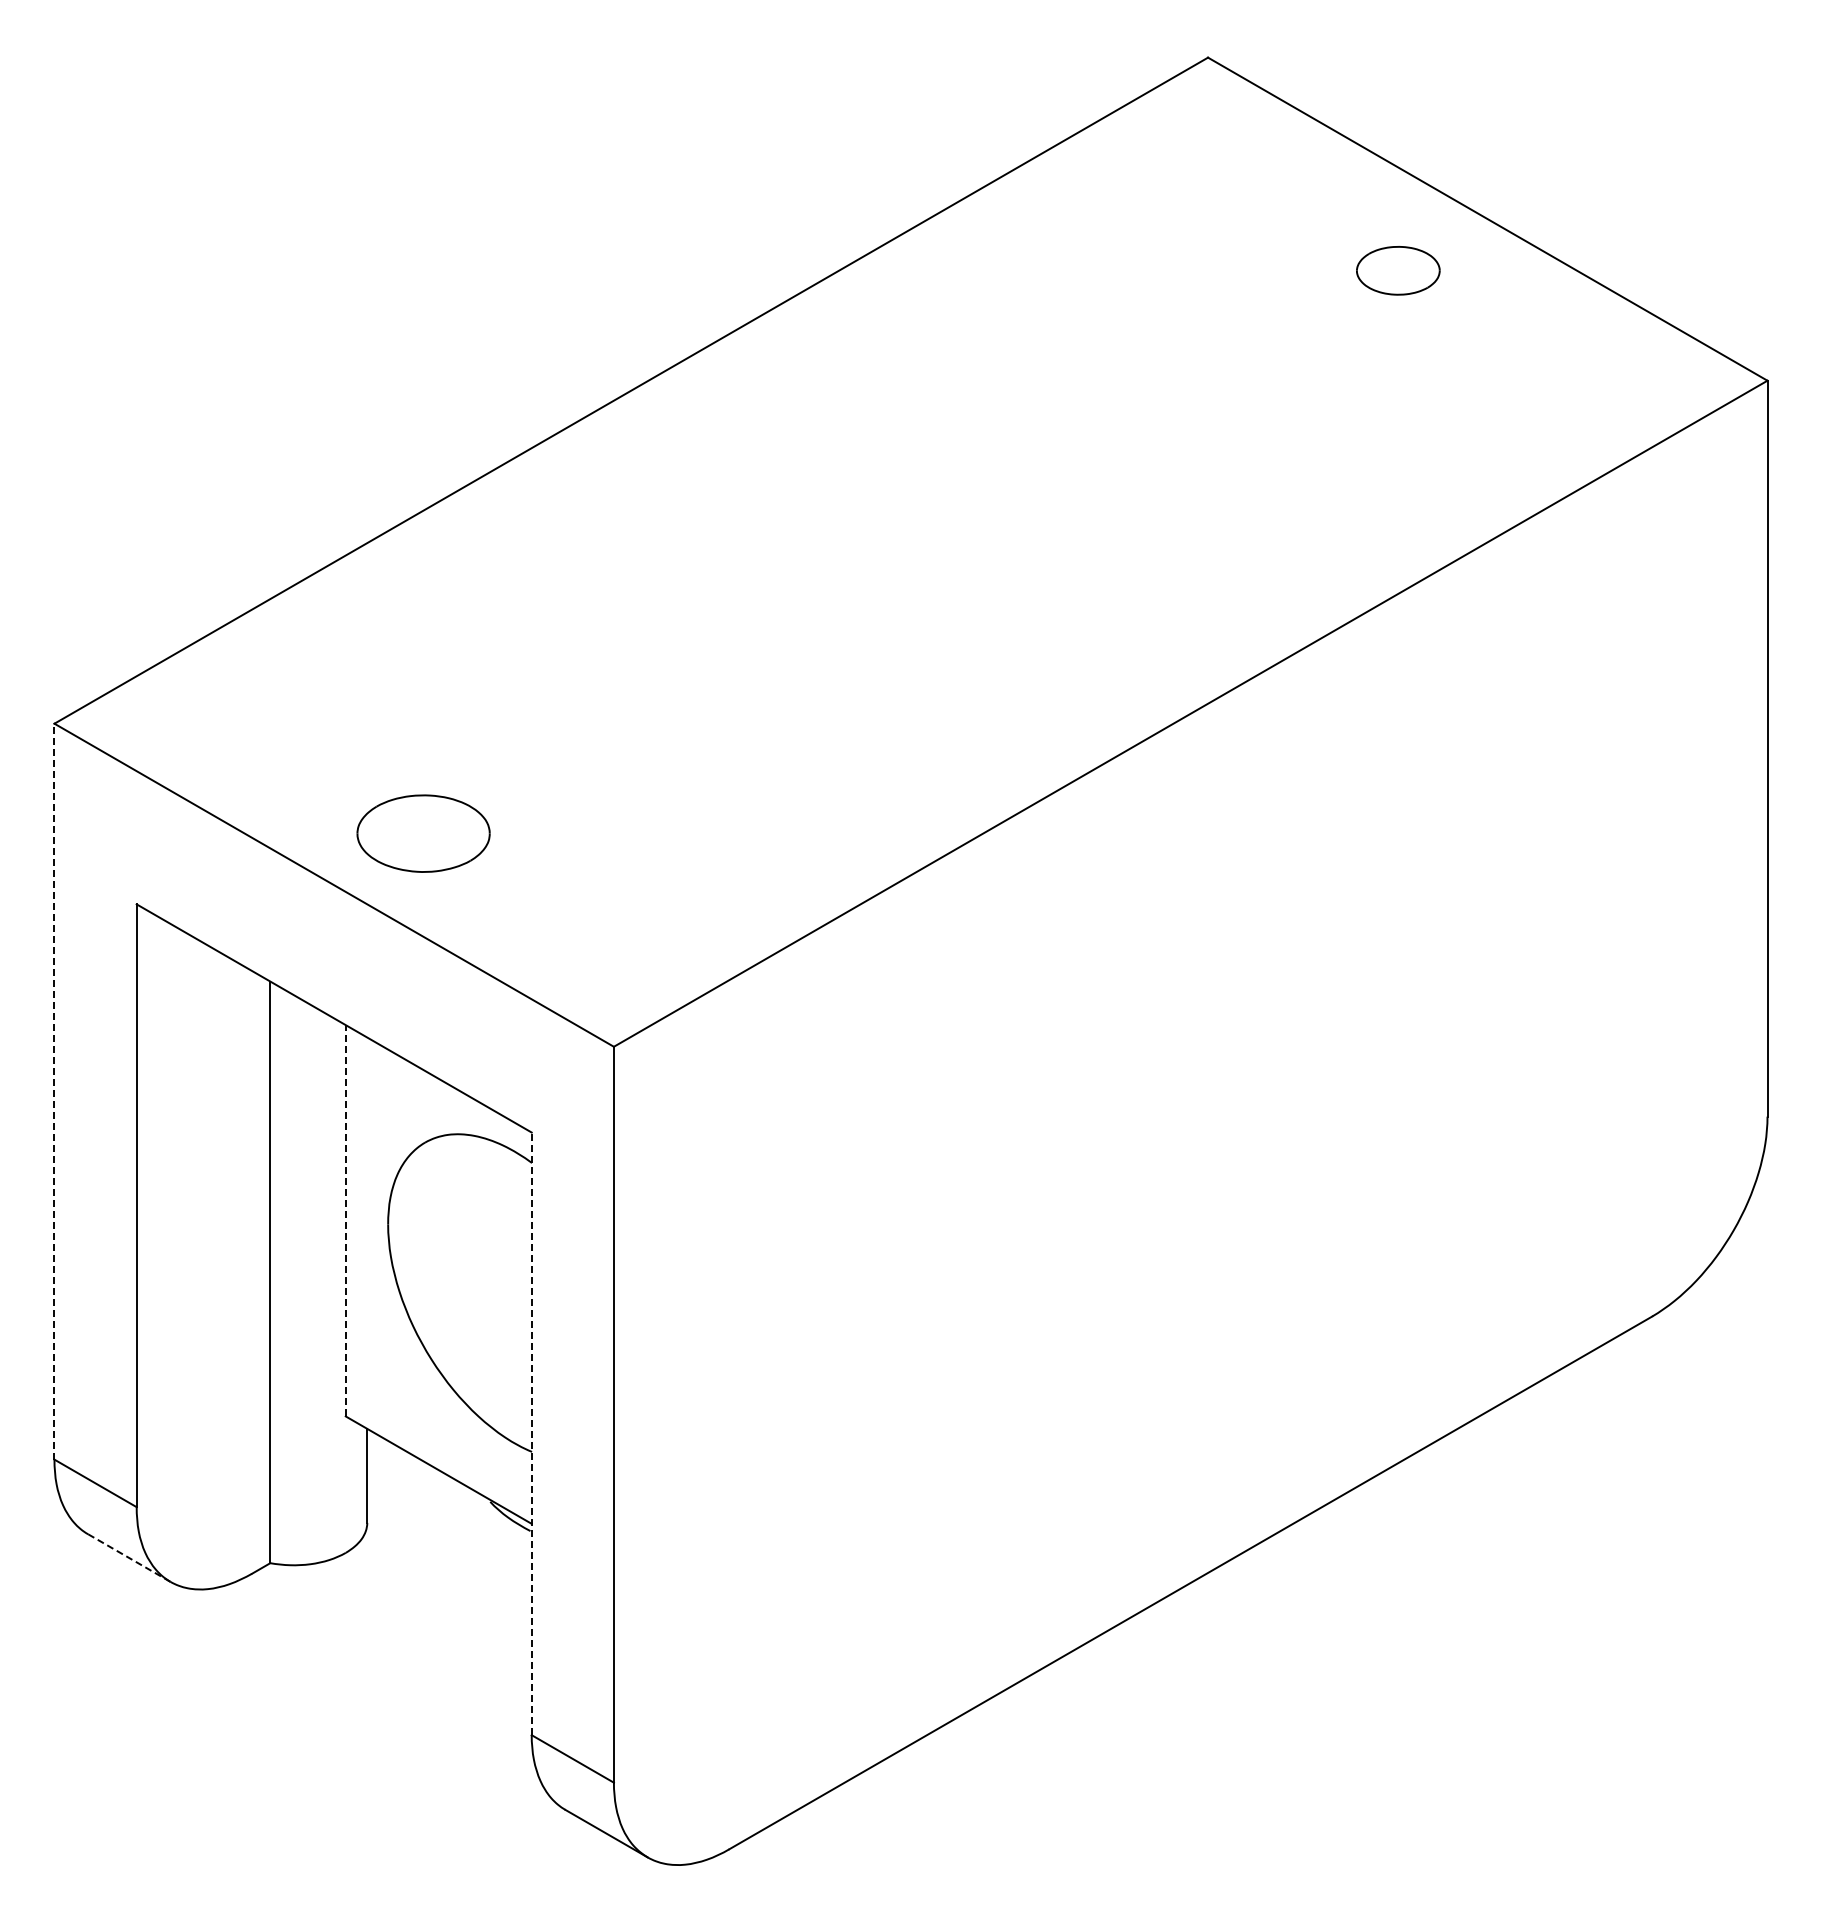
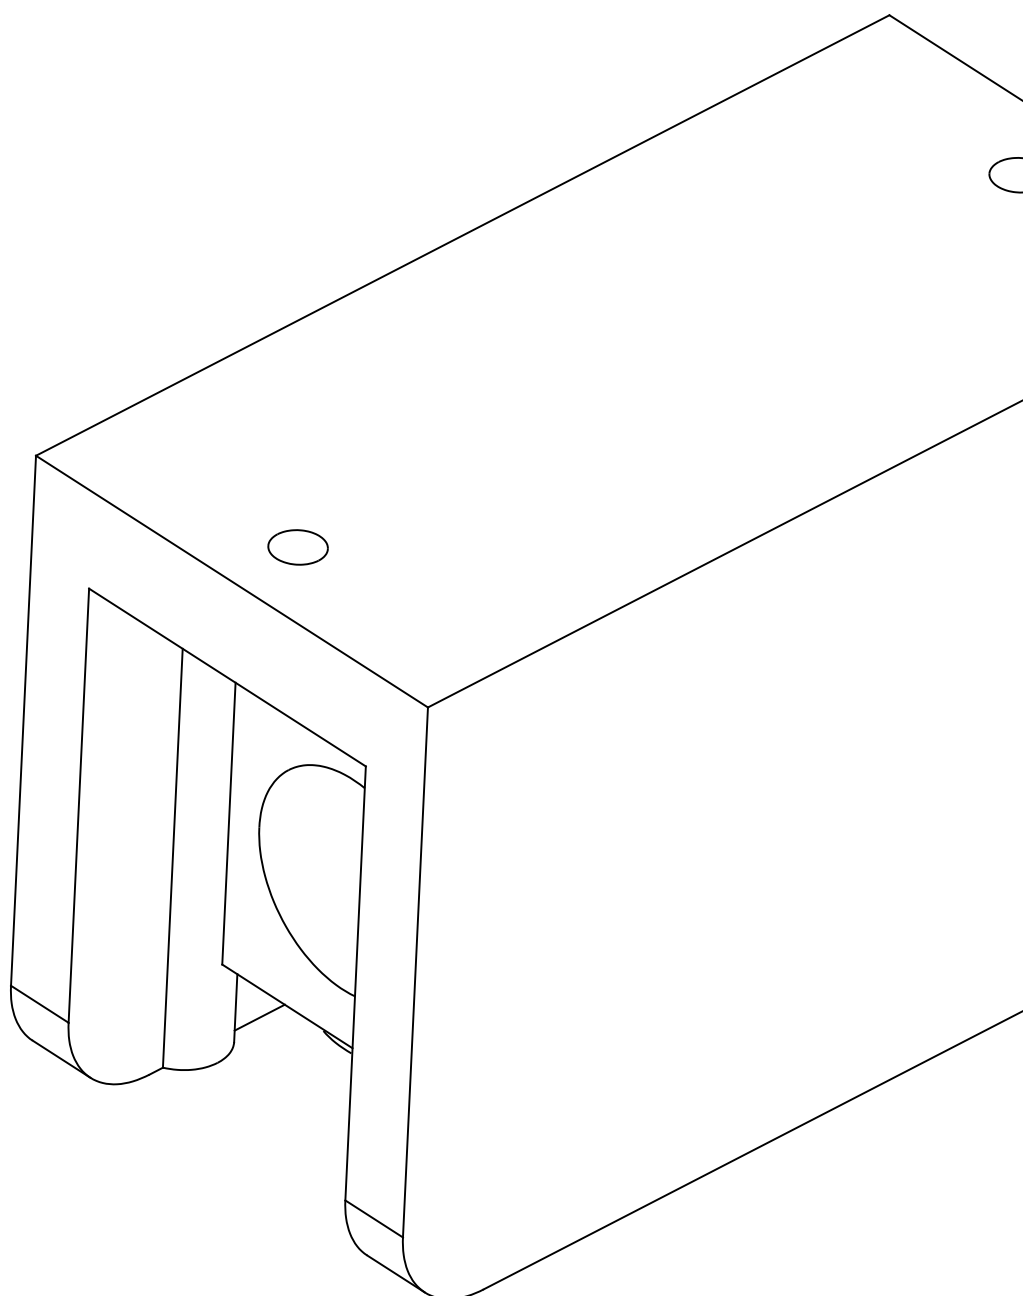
part: (423, 833) -> (298, 547), size x0.62
line: (54, 1091) -> (23, 720), dashed -> solid
line: (345, 1220) -> (228, 823), dashed -> solid
line: (531, 1433) -> (355, 983), dashed -> solid
line: (401, 1487) -> (260, 1017), added
line: (129, 1558) -> (61, 1059), dashed -> solid

